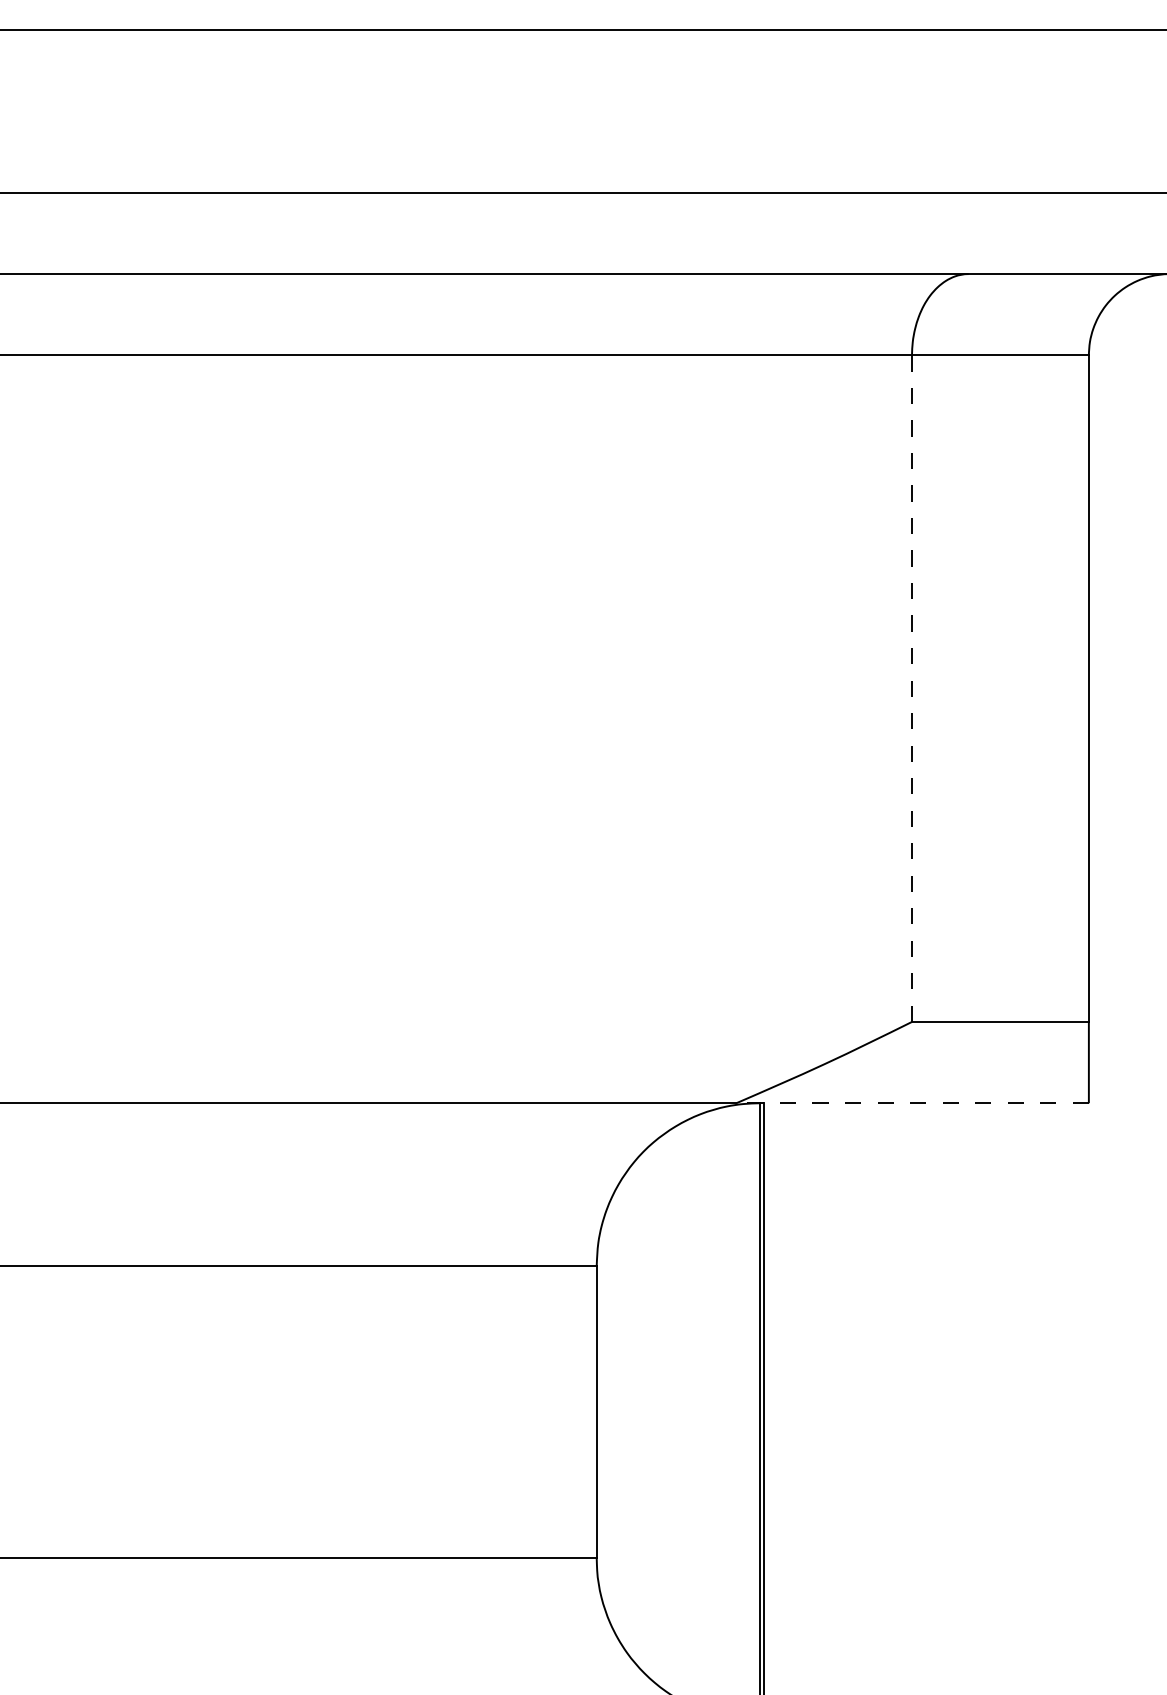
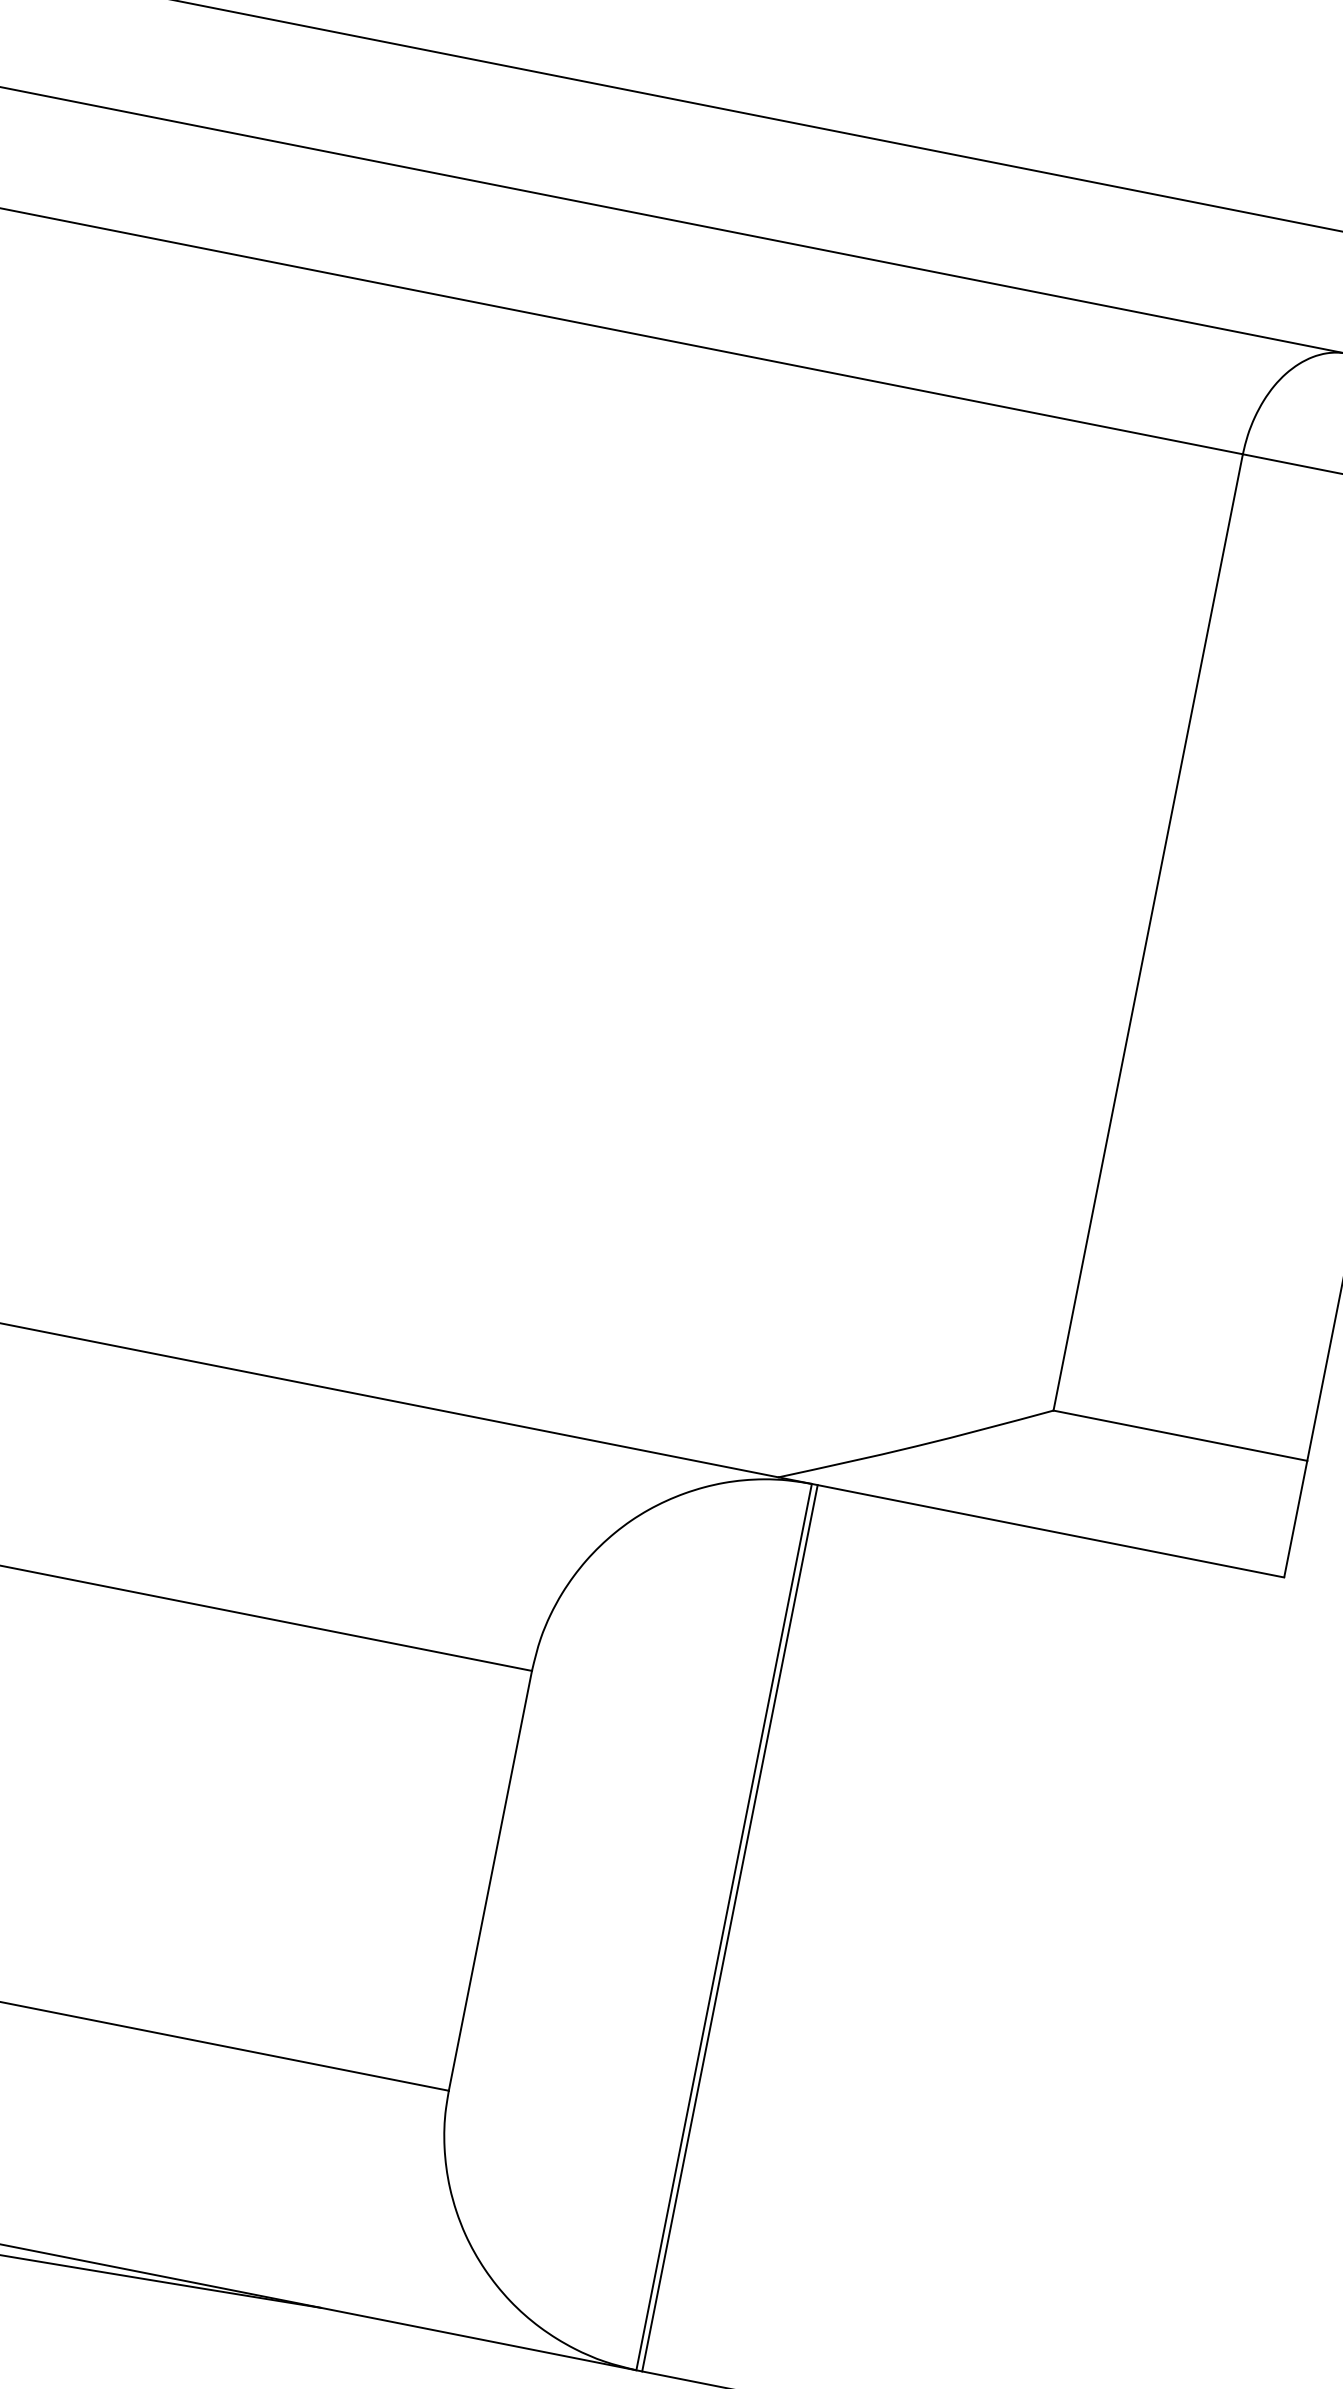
line: (911, 688) -> (1147, 932), dashed -> solid
line: (912, 1103) -> (1031, 1527), dashed -> solid

